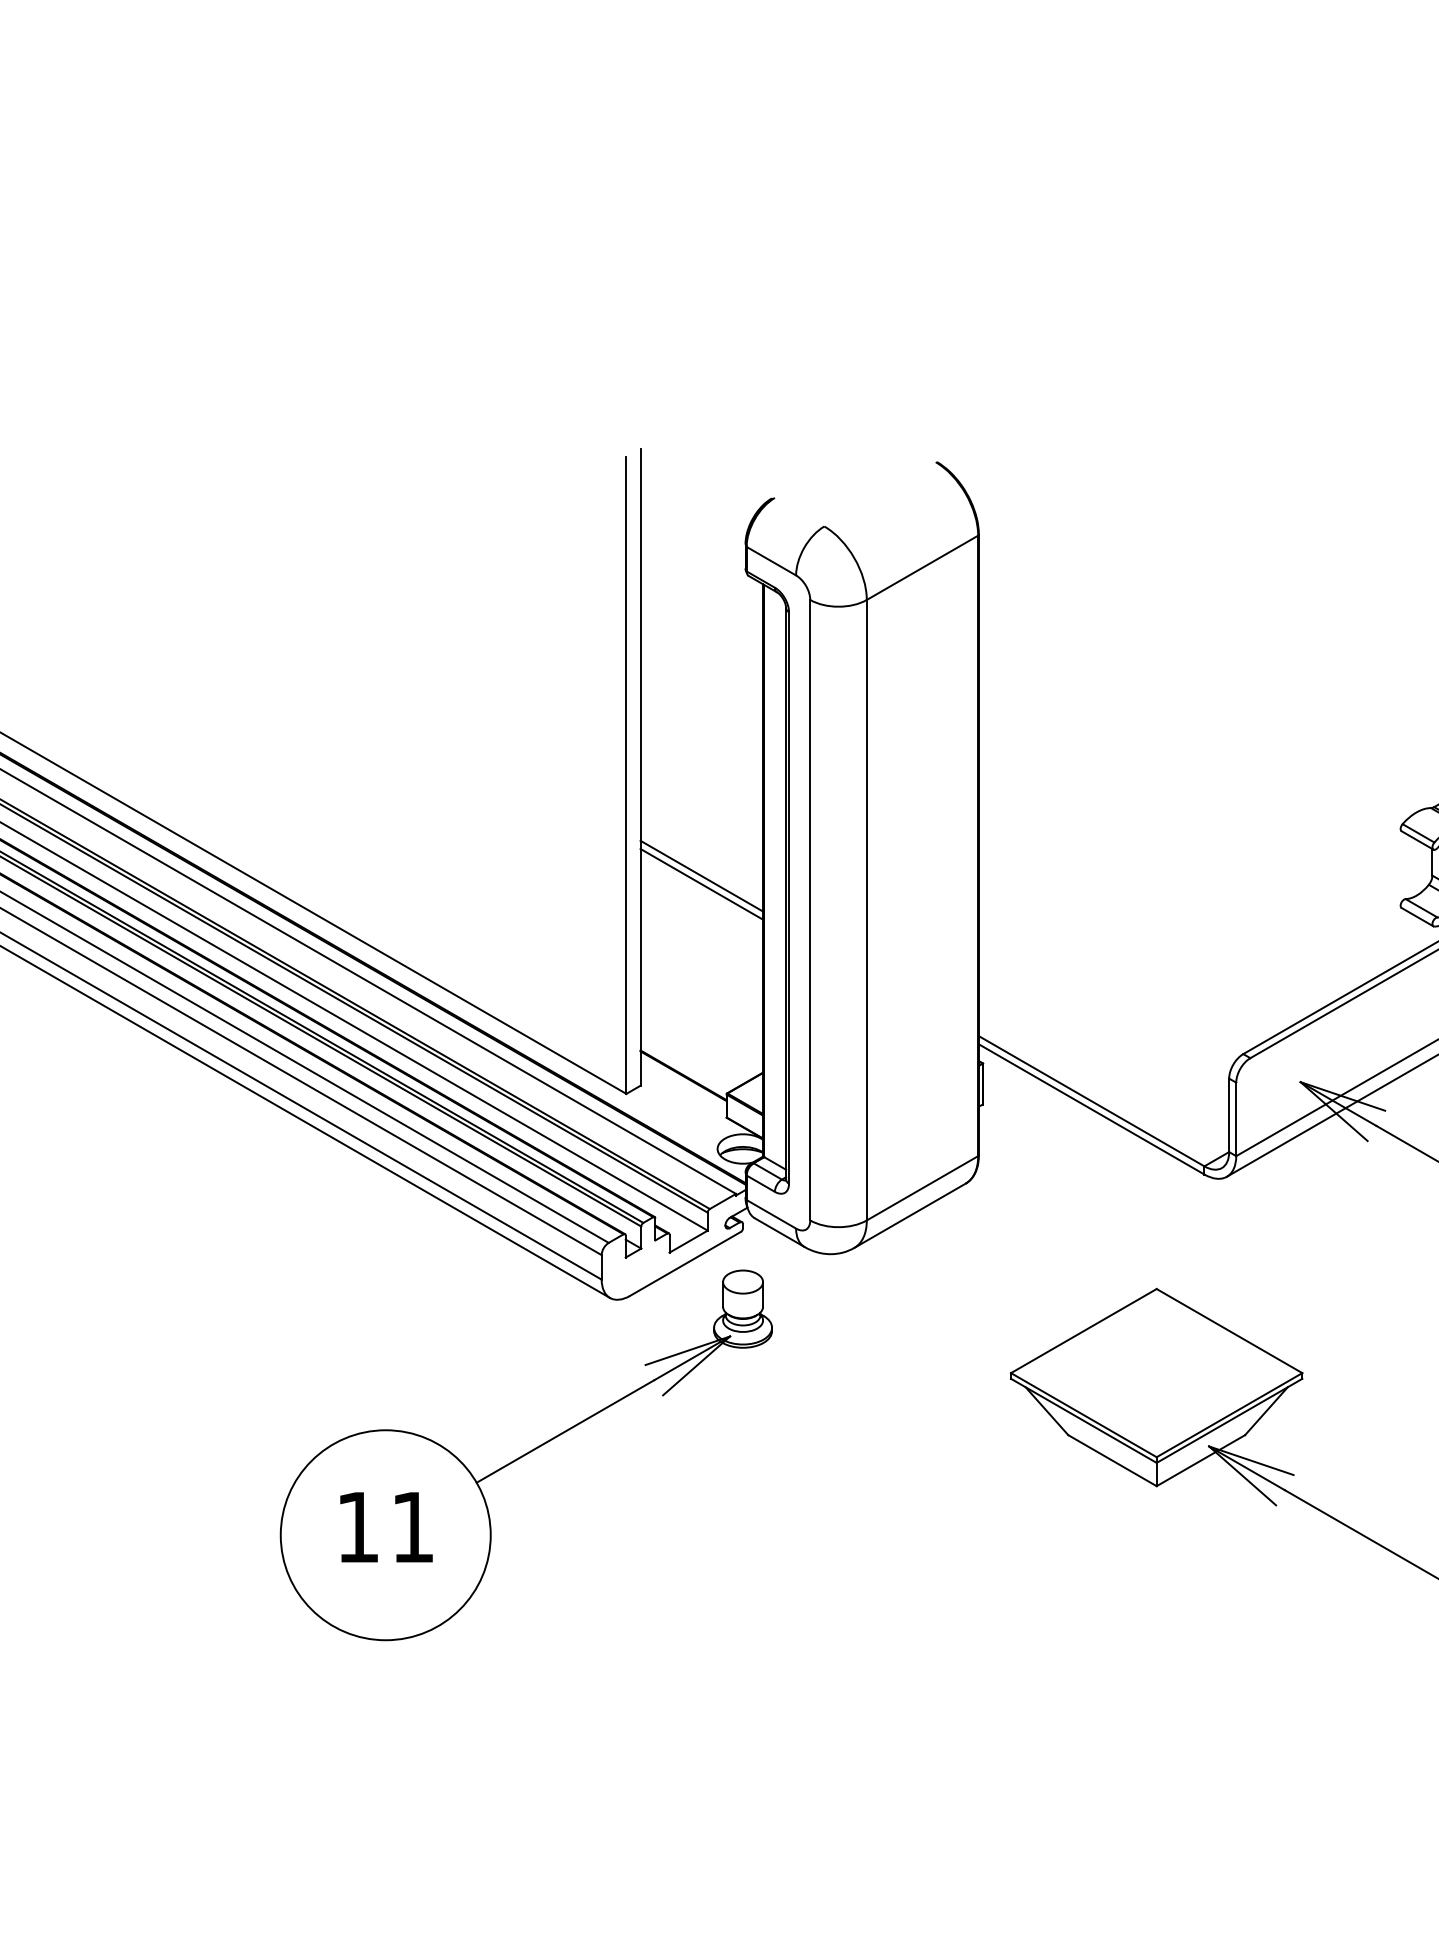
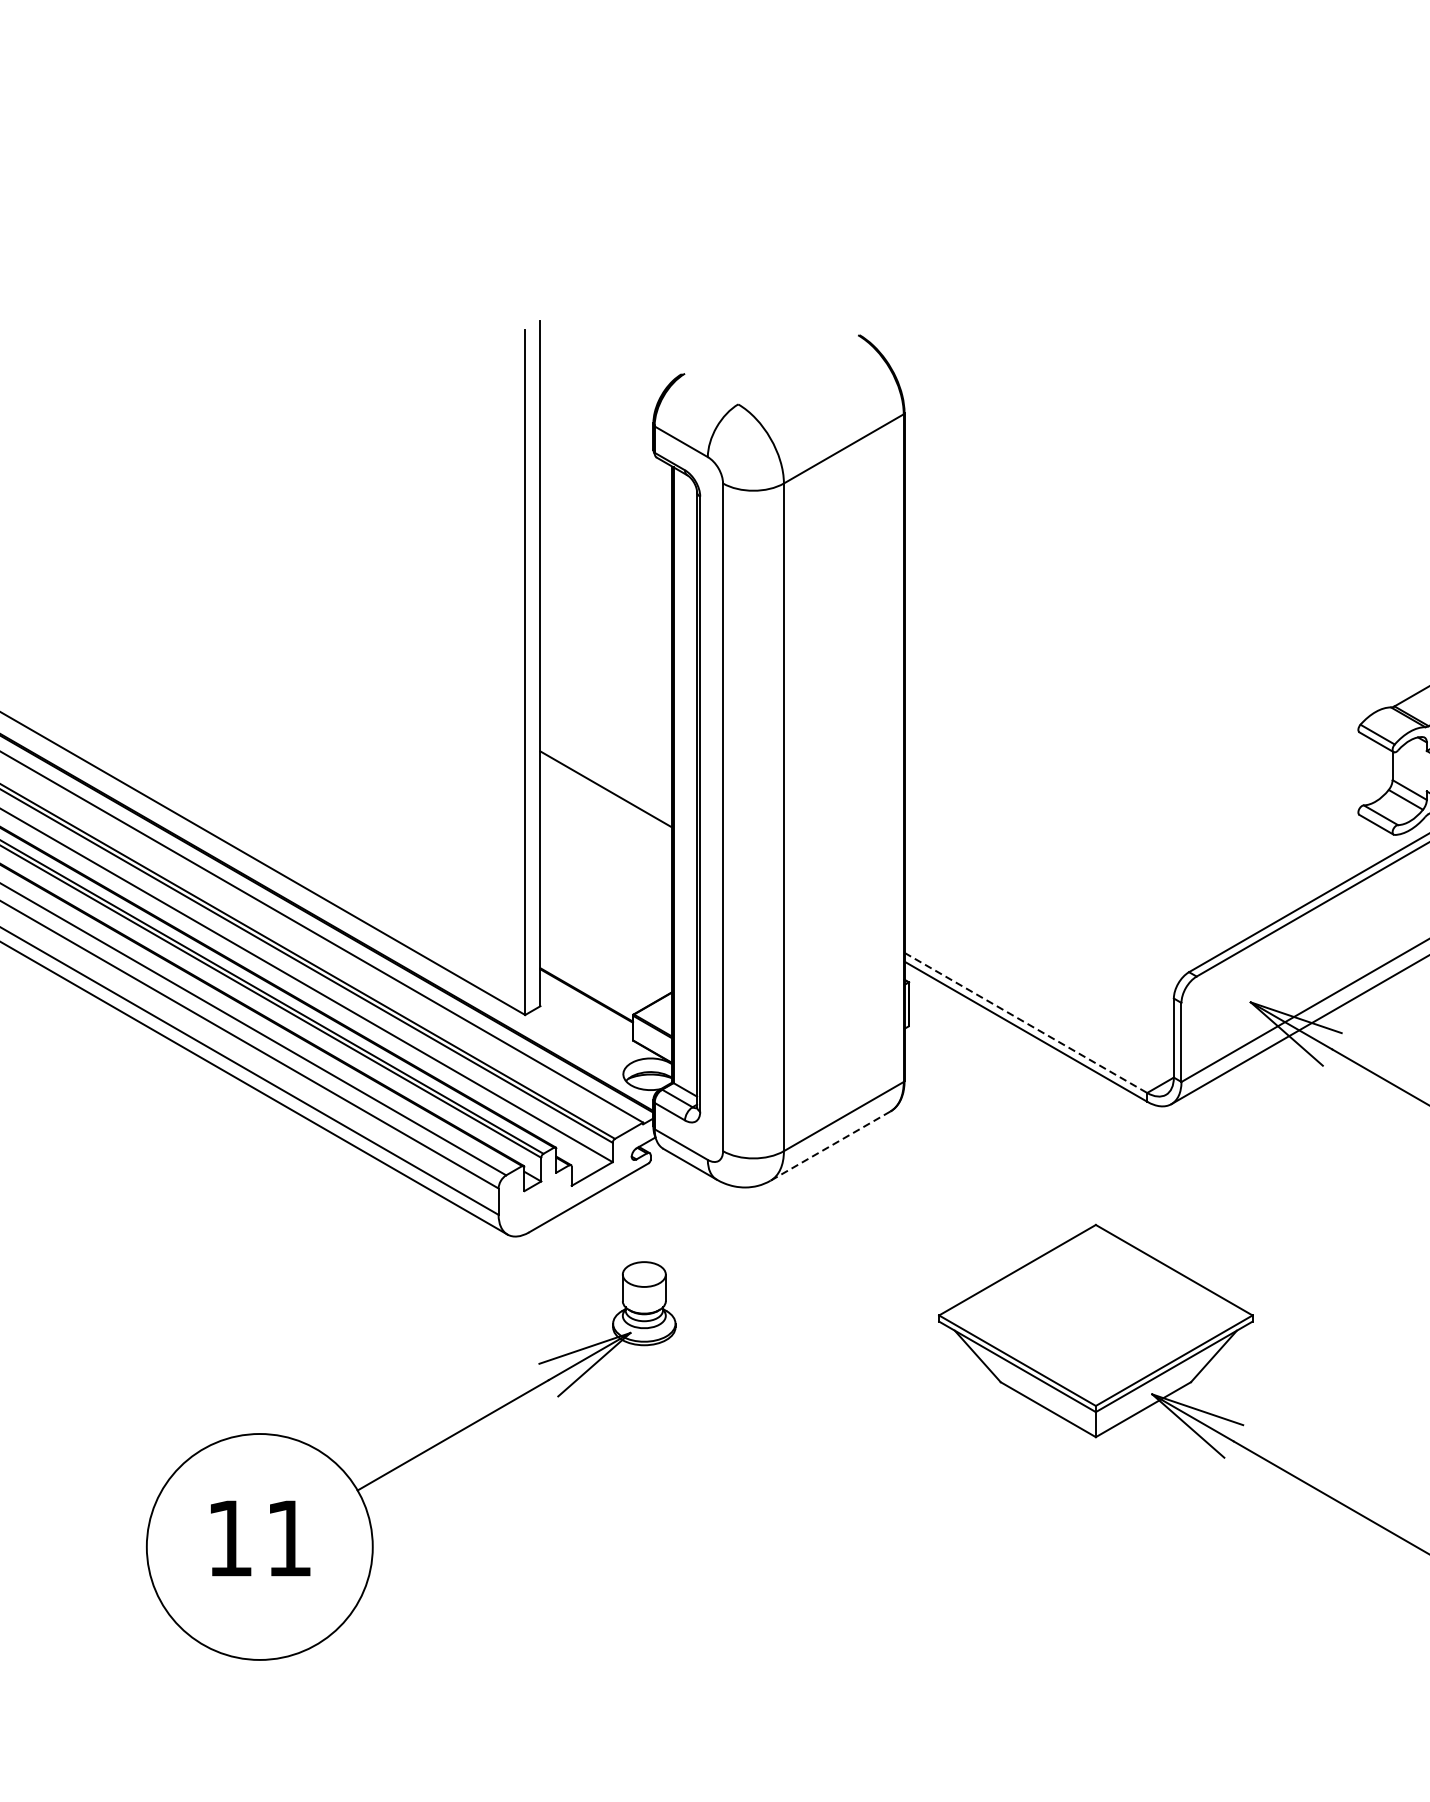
line: (701, 875) -> (606, 779), removed
line: (1092, 1101) -> (1026, 1023), solid -> dashed
line: (909, 1216) -> (829, 1146), solid -> dashed
part: (525, 1455) -> (410, 1461), moved

